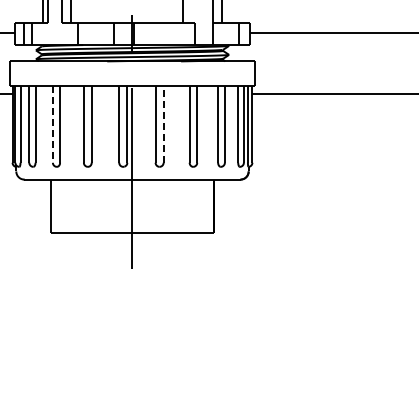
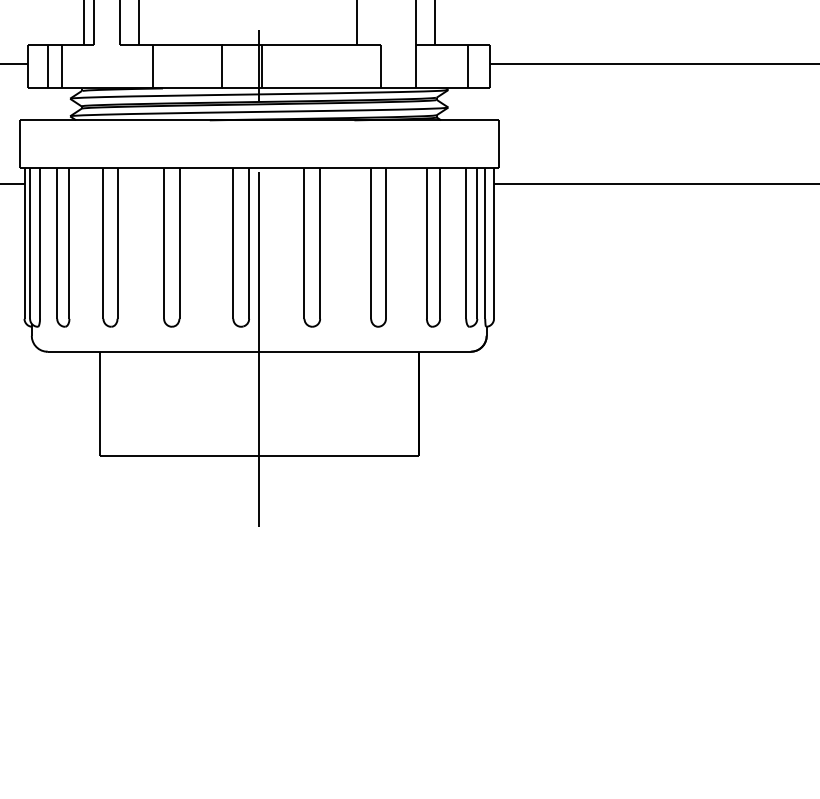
line: (163, 123) -> (319, 241), dashed -> solid
line: (52, 124) -> (102, 243), dashed -> solid

